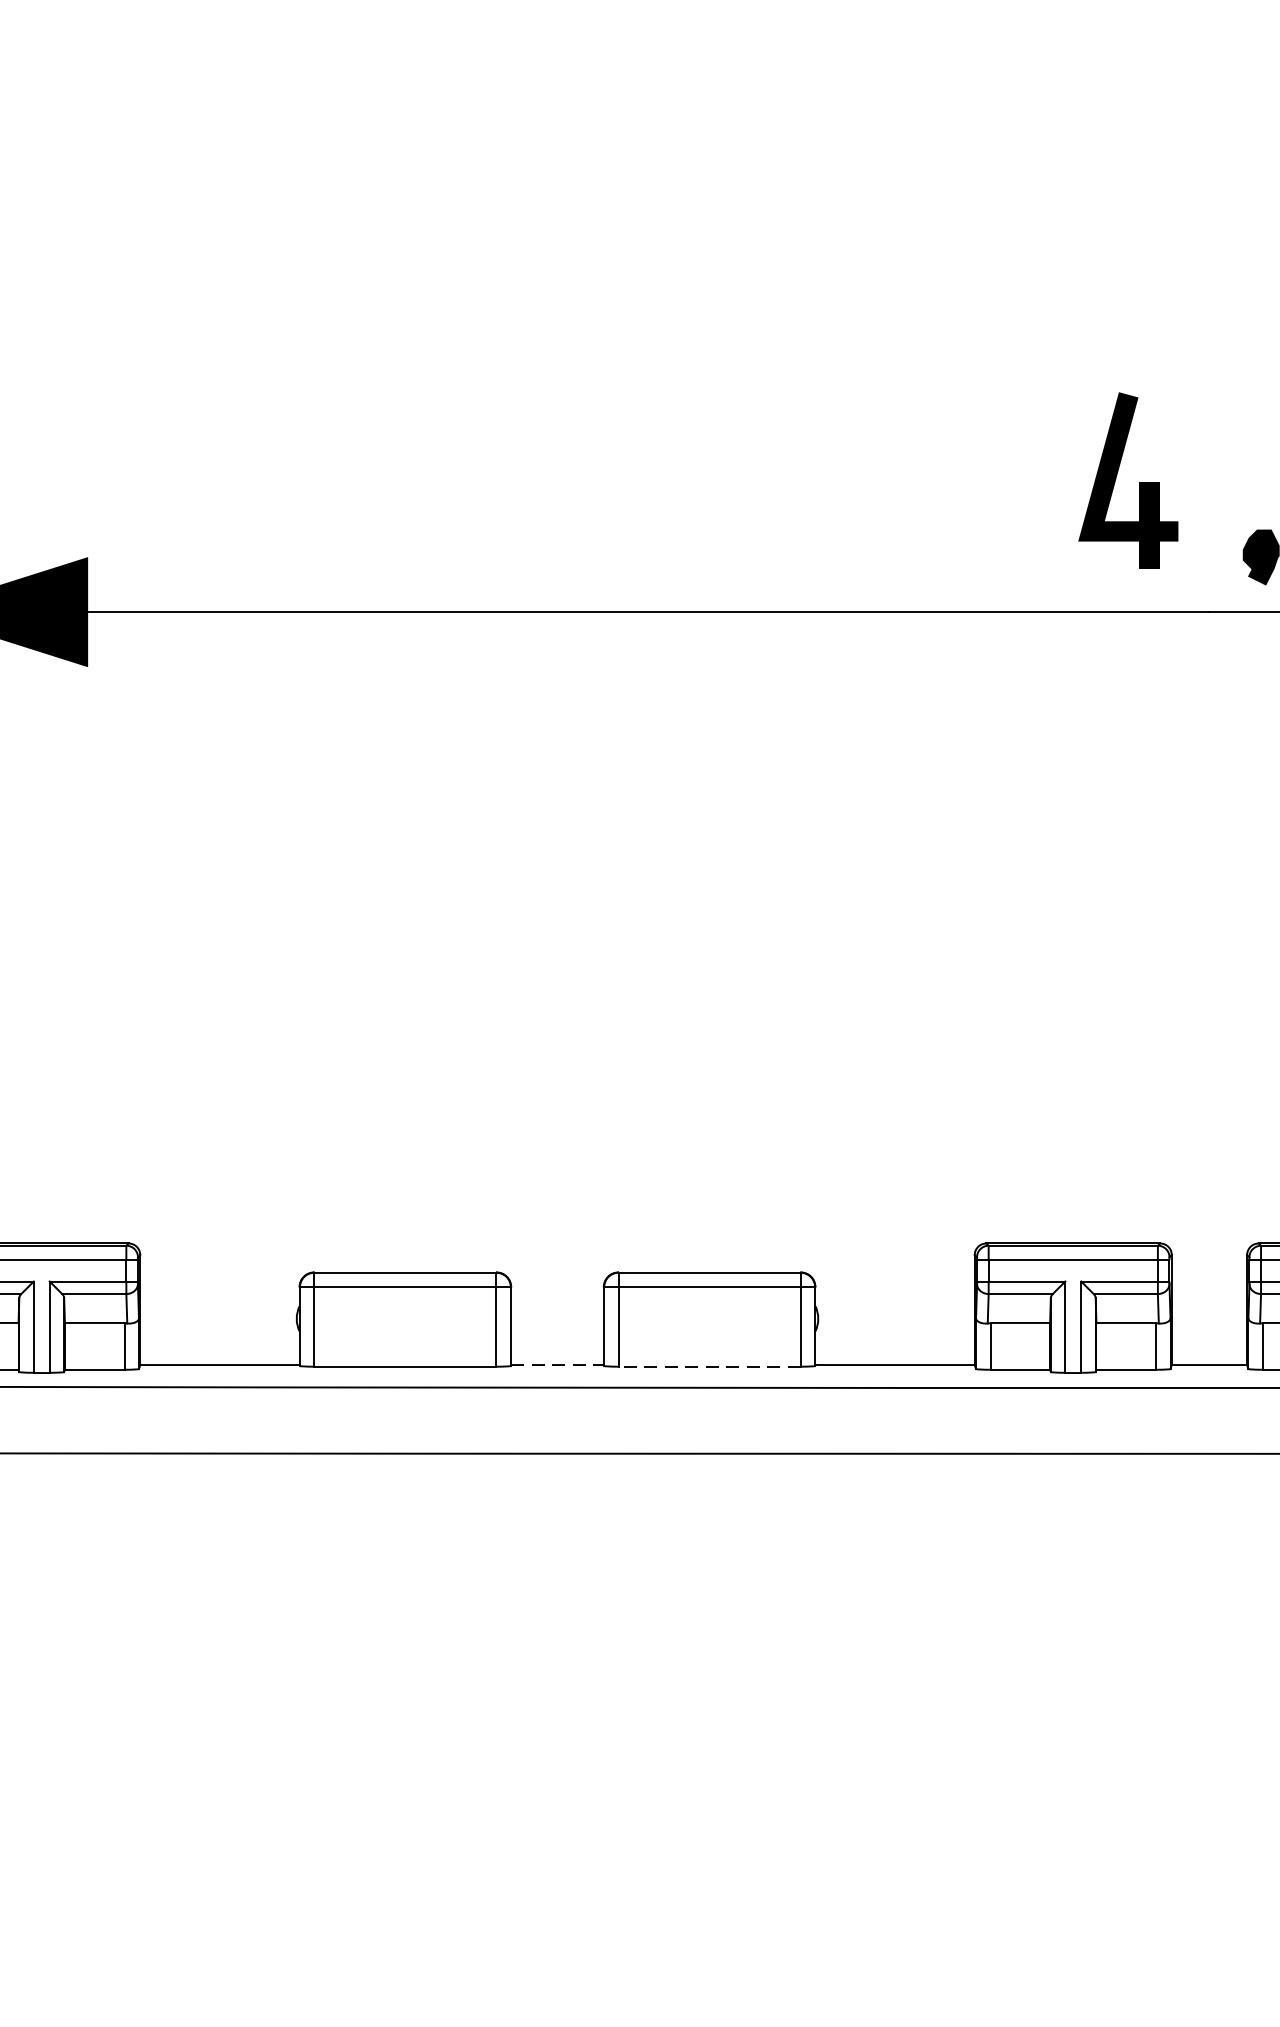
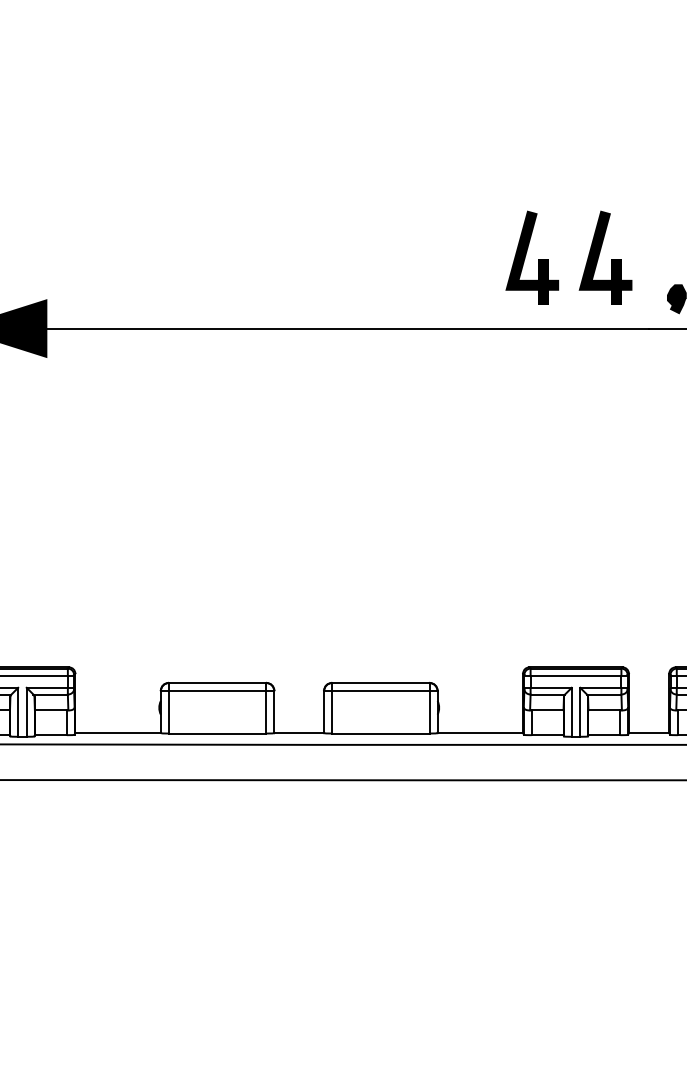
part: (981, 475) -> (526, 255), added
line: (558, 1364) -> (299, 732), dashed -> solid
line: (708, 1366) -> (380, 733), dashed -> solid

